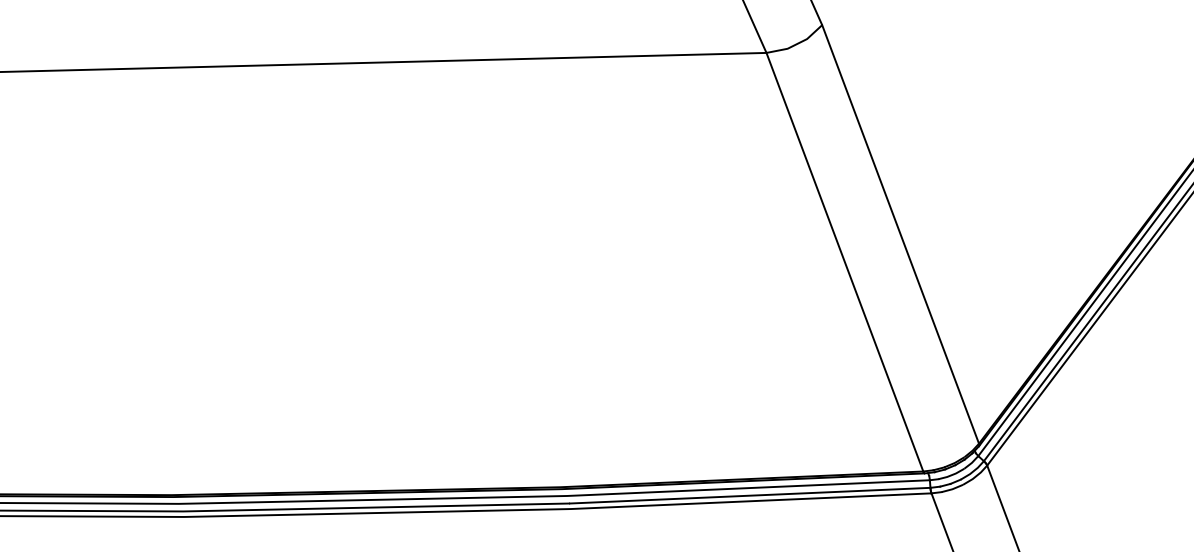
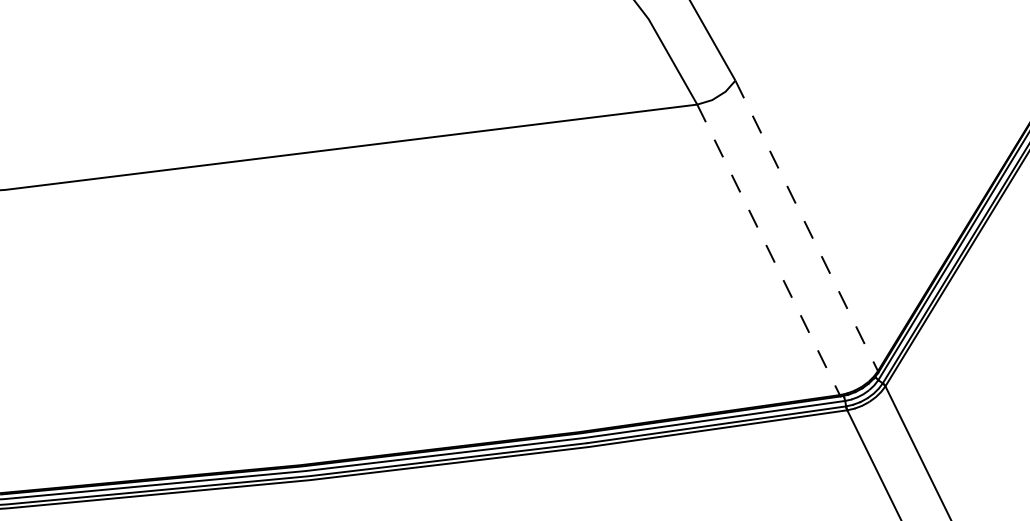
line: (900, 233) -> (806, 225), solid -> dashed
line: (844, 261) -> (768, 249), solid -> dashed

